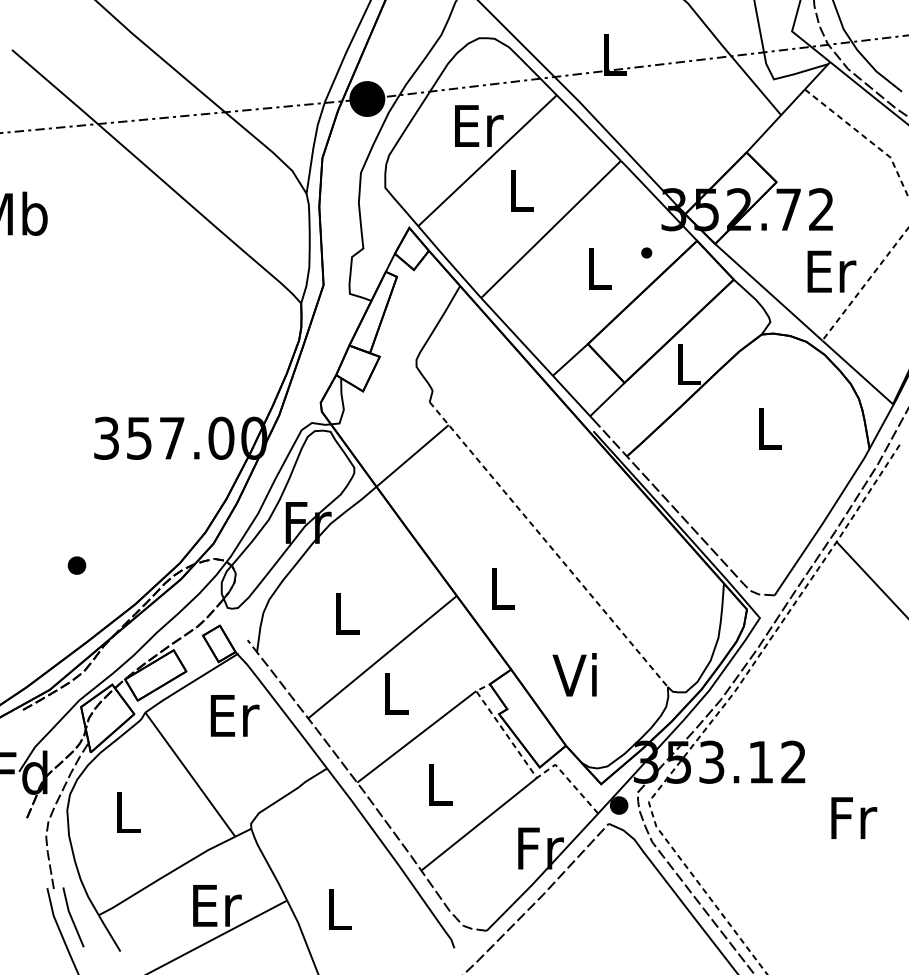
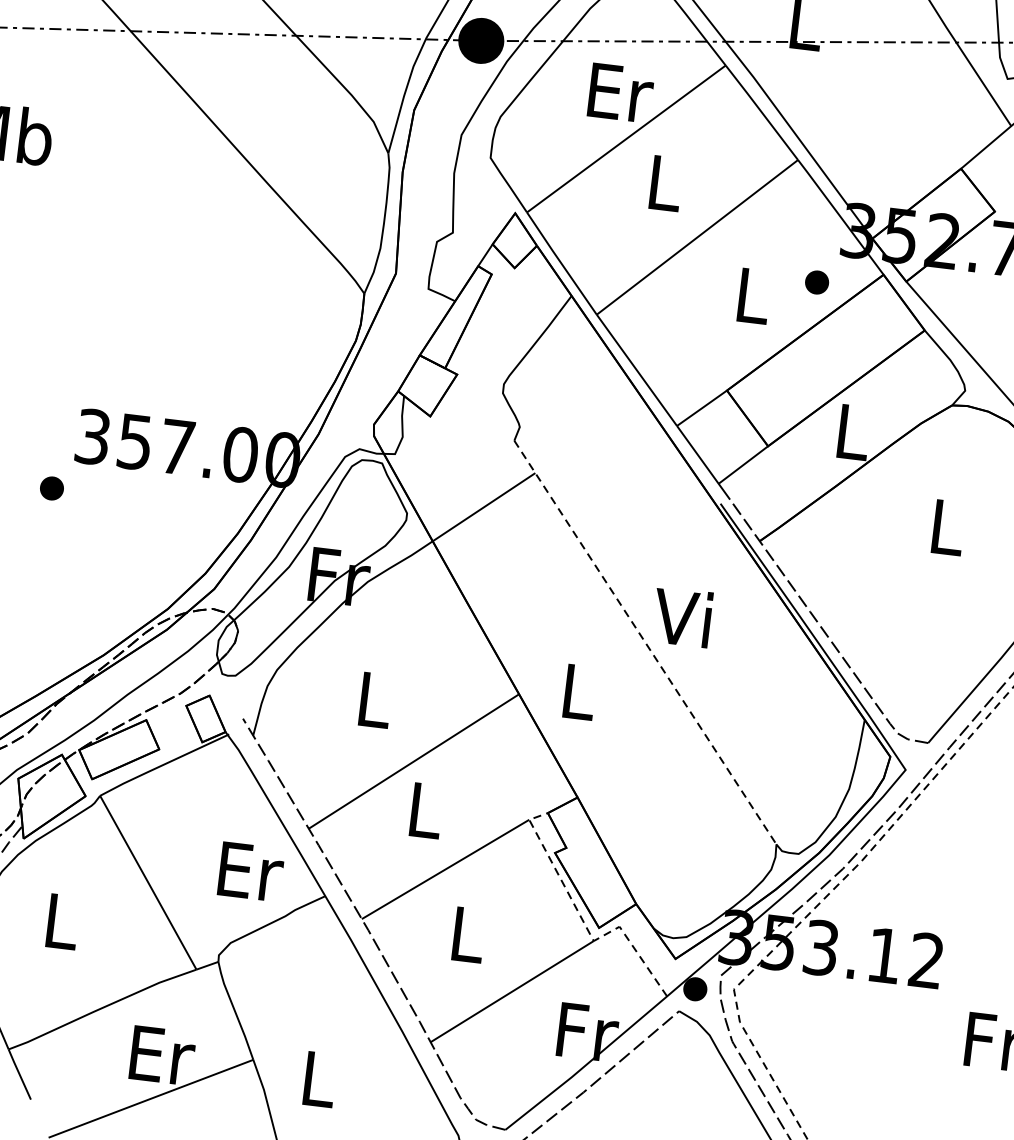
part: (646, 252) -> (816, 281), size x1.67
part: (76, 565) -> (51, 488), moved
text: (574, 674) -> (682, 616), moved
text: (234, 715) -> (250, 871), moved

